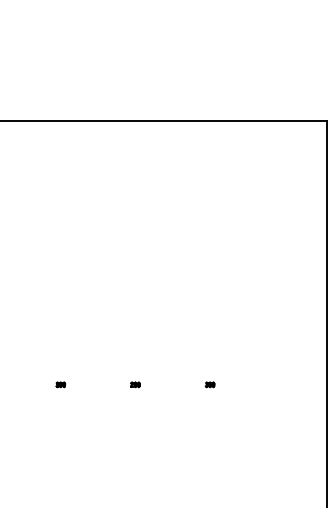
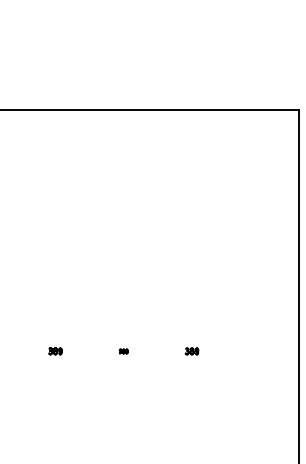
part: (60, 384) -> (55, 351), size x1.6
part: (209, 384) -> (191, 351), size x1.6

